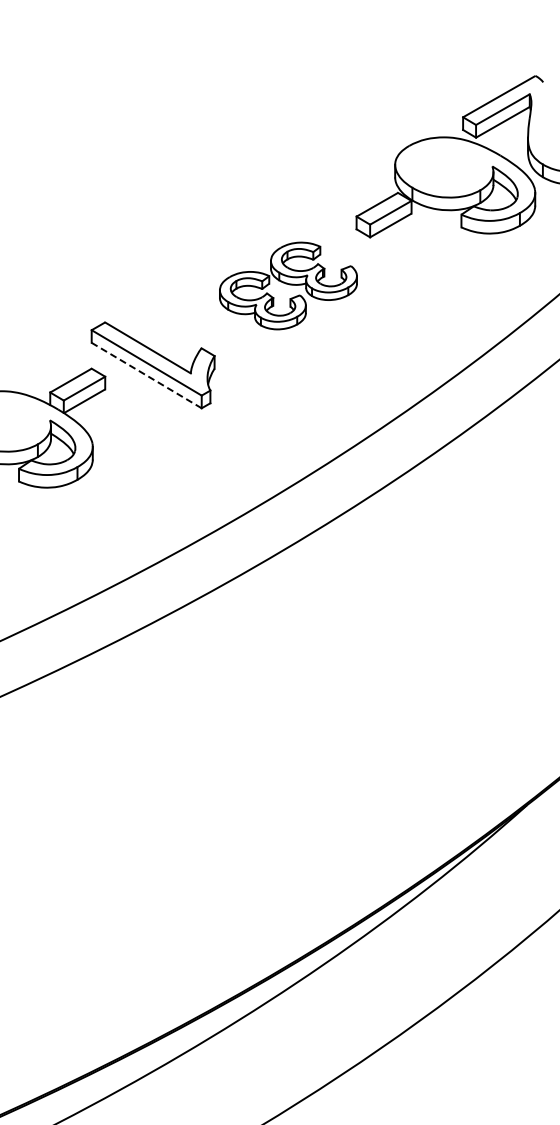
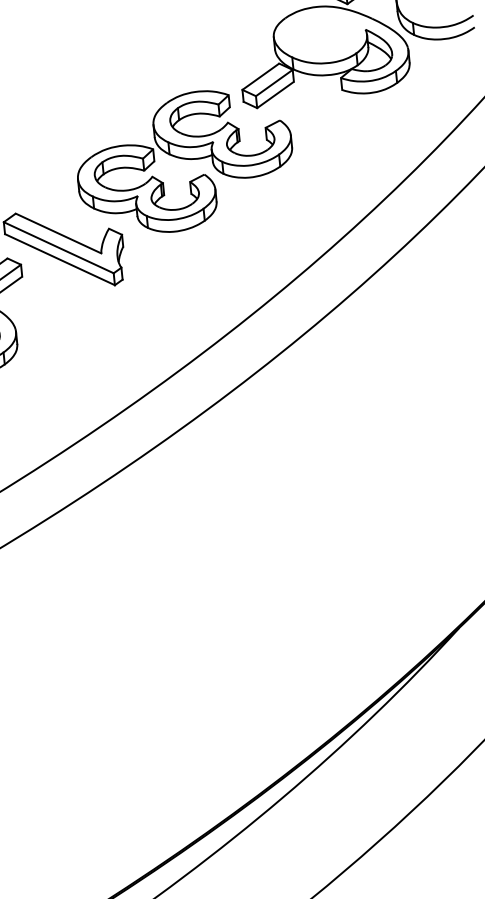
part: (288, 285) -> (184, 161), size x1.67
line: (146, 375) -> (59, 259), dashed -> solid

